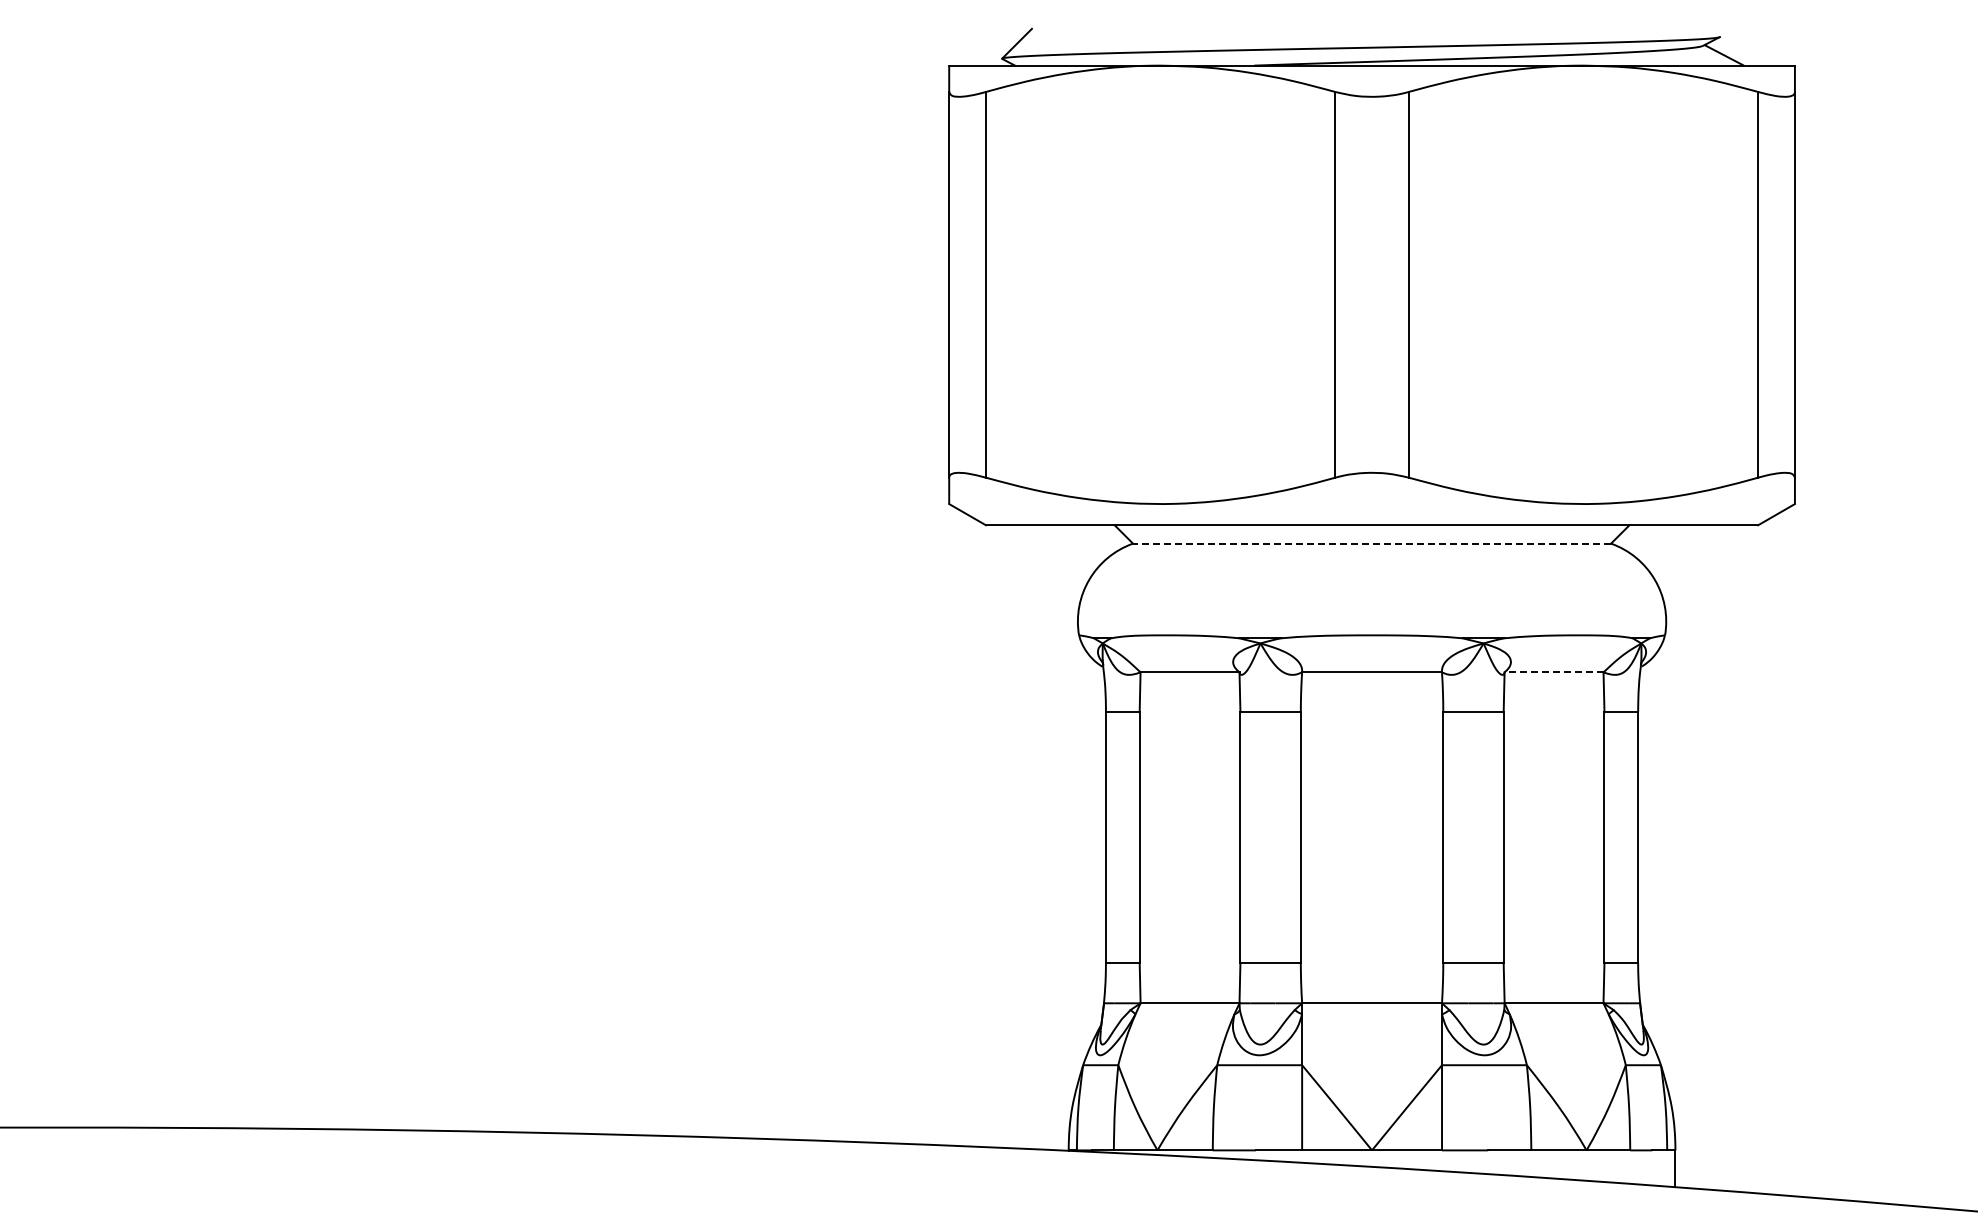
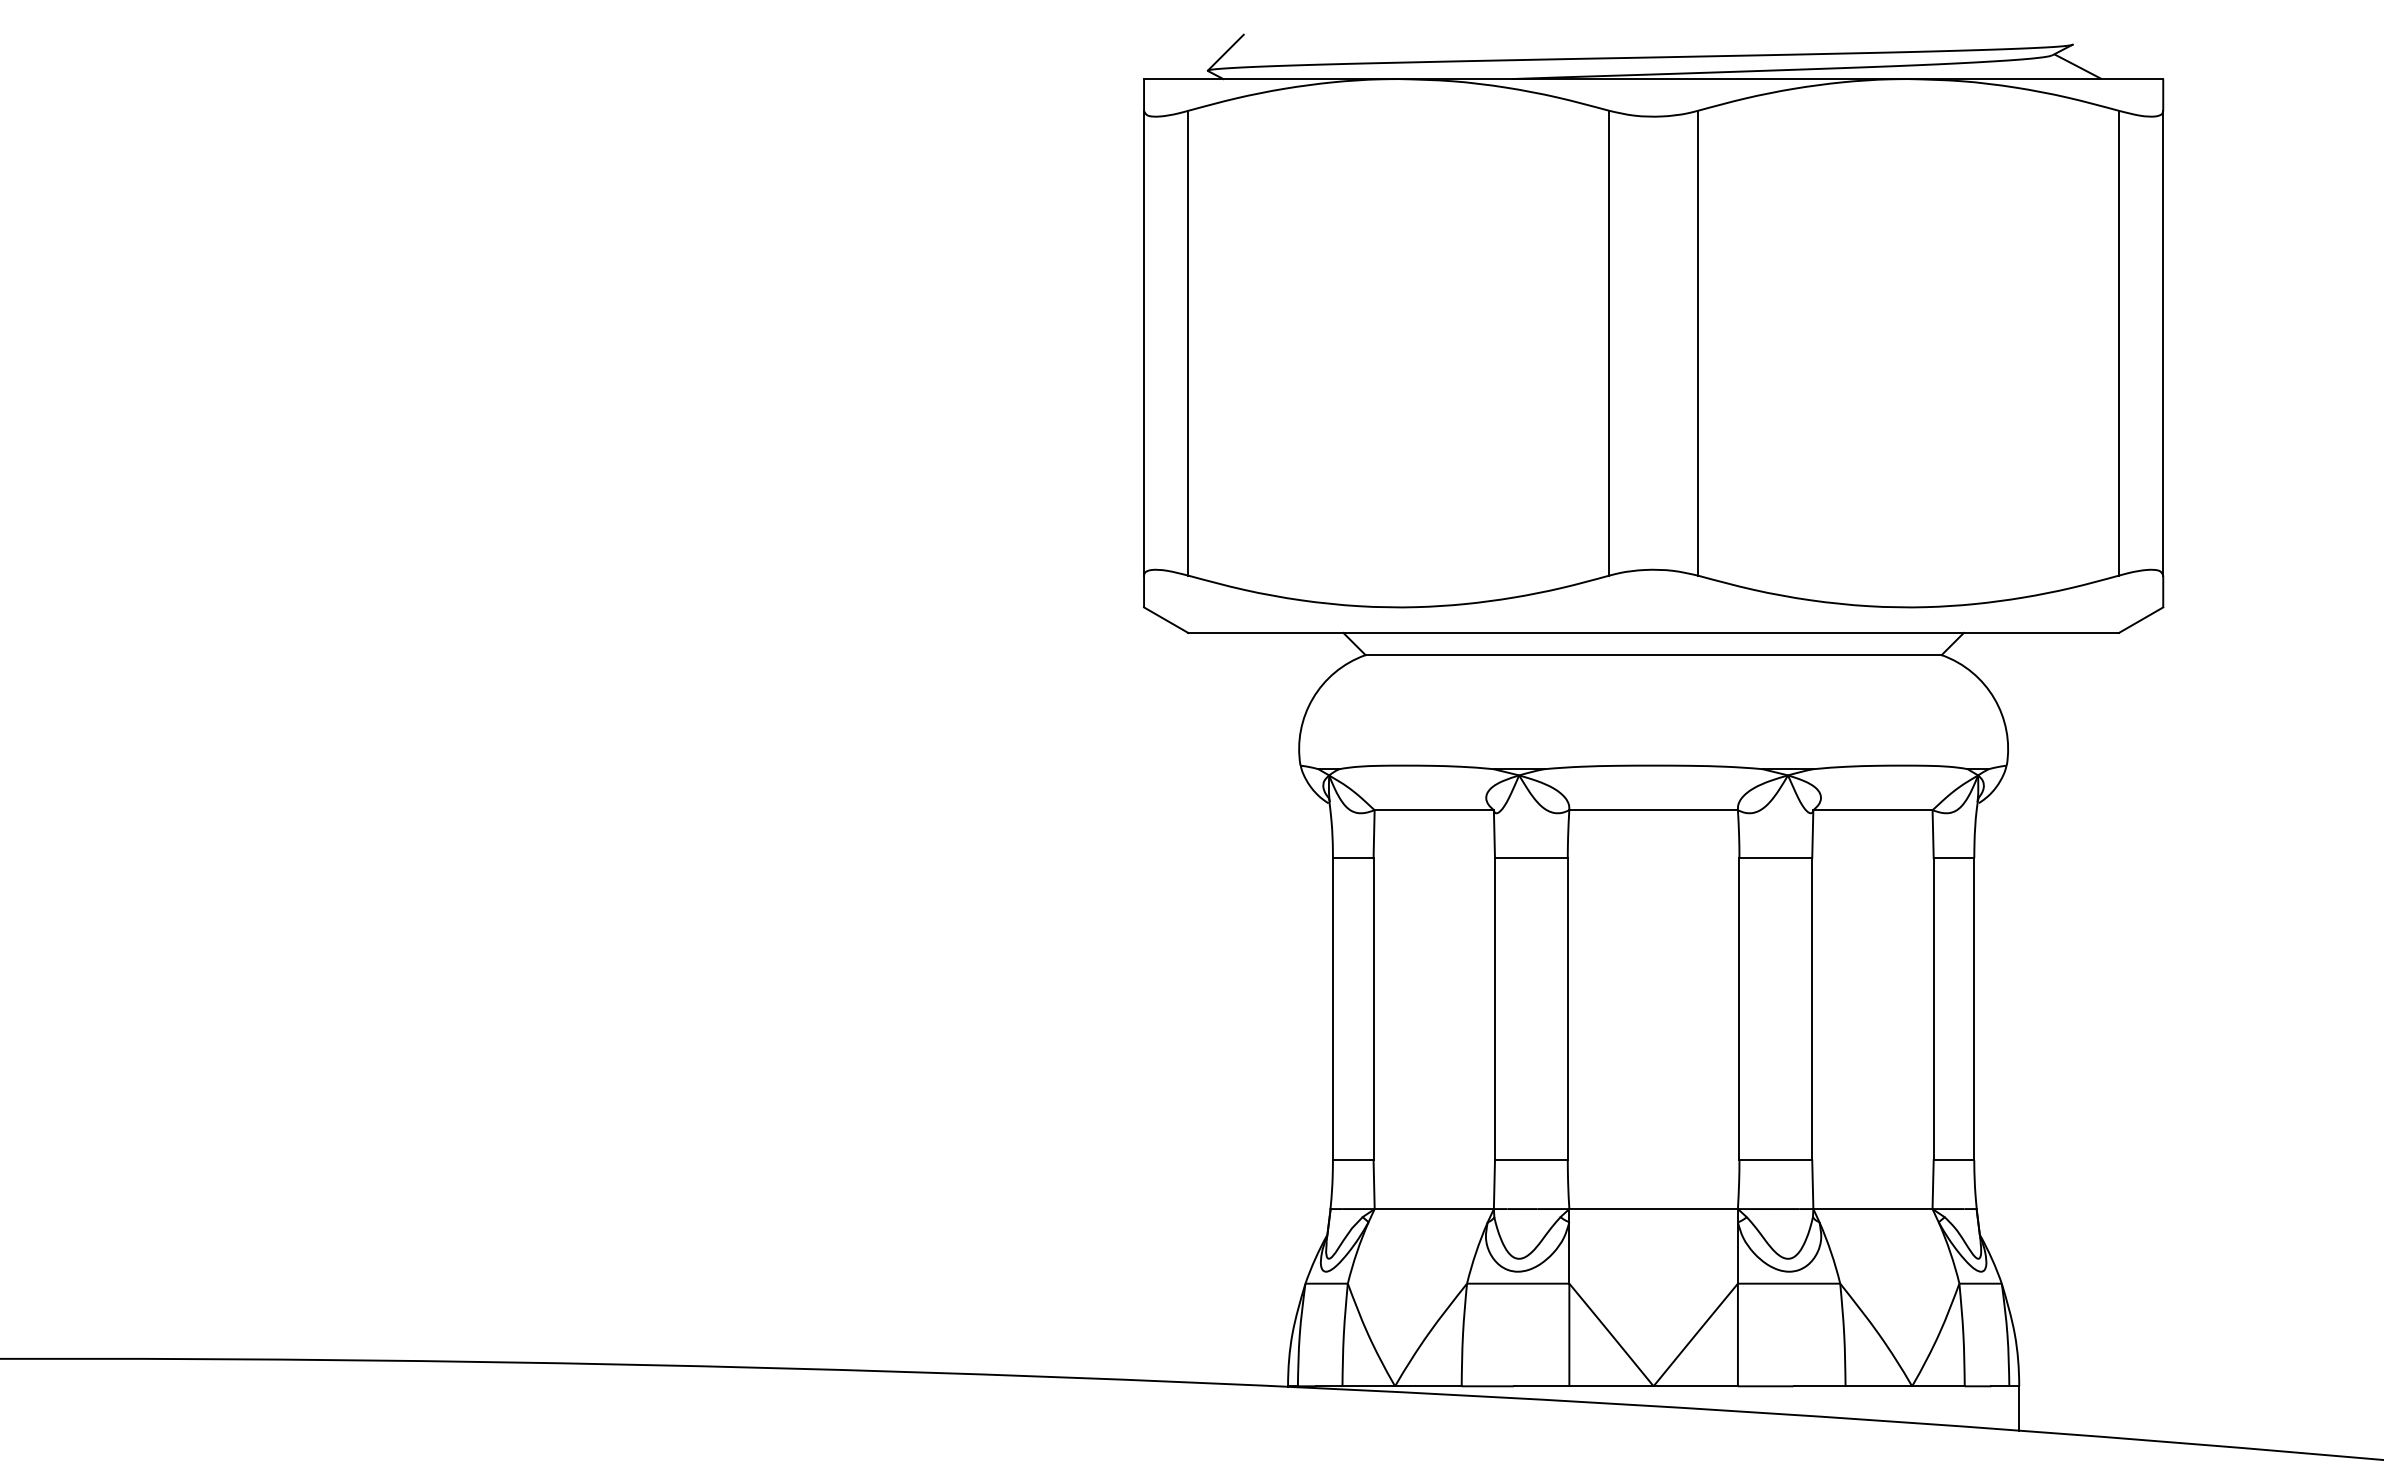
line: (1371, 543) -> (1652, 654), dashed -> solid
line: (1553, 672) -> (1872, 810), dashed -> solid

